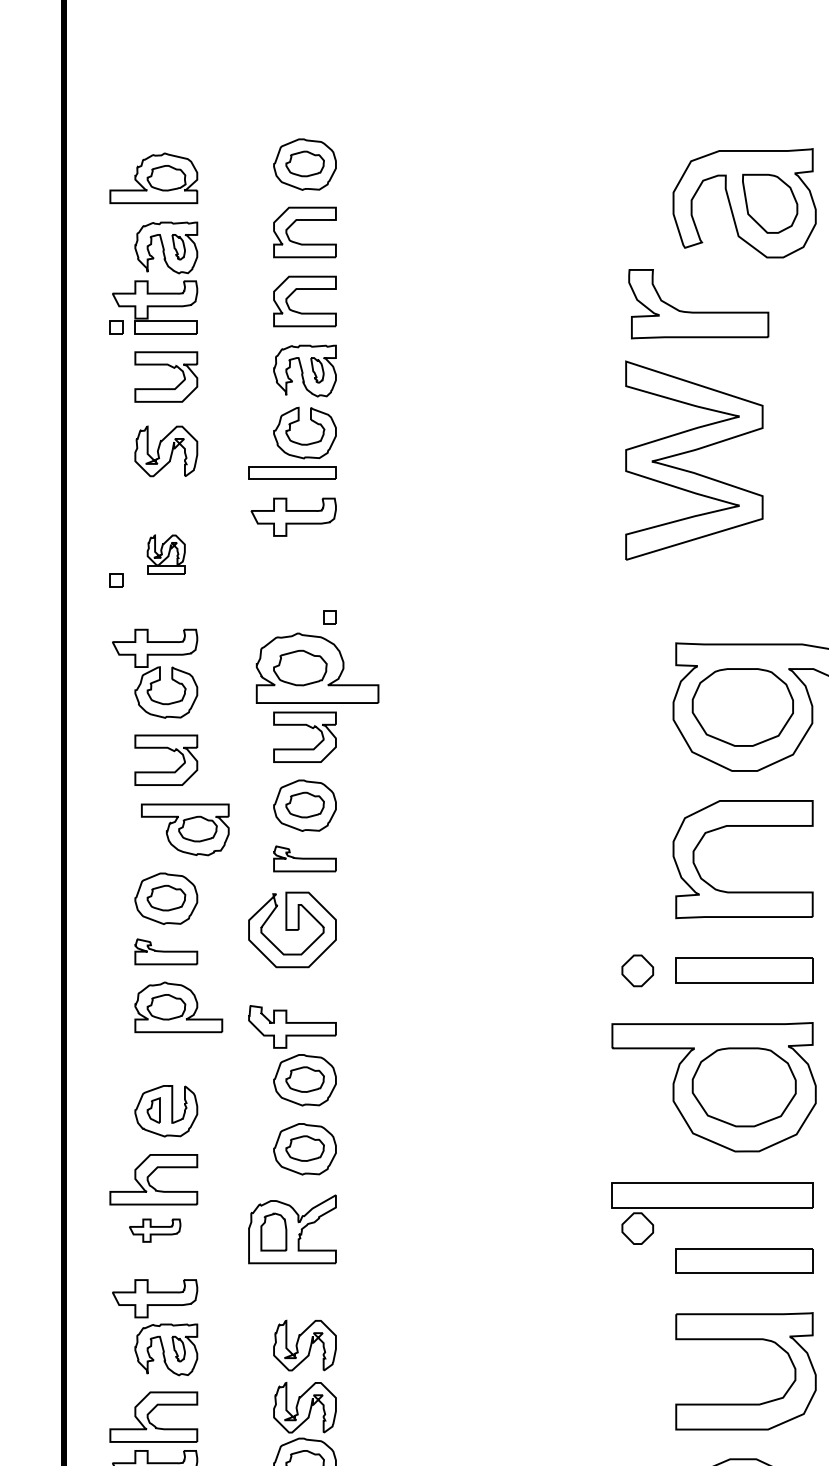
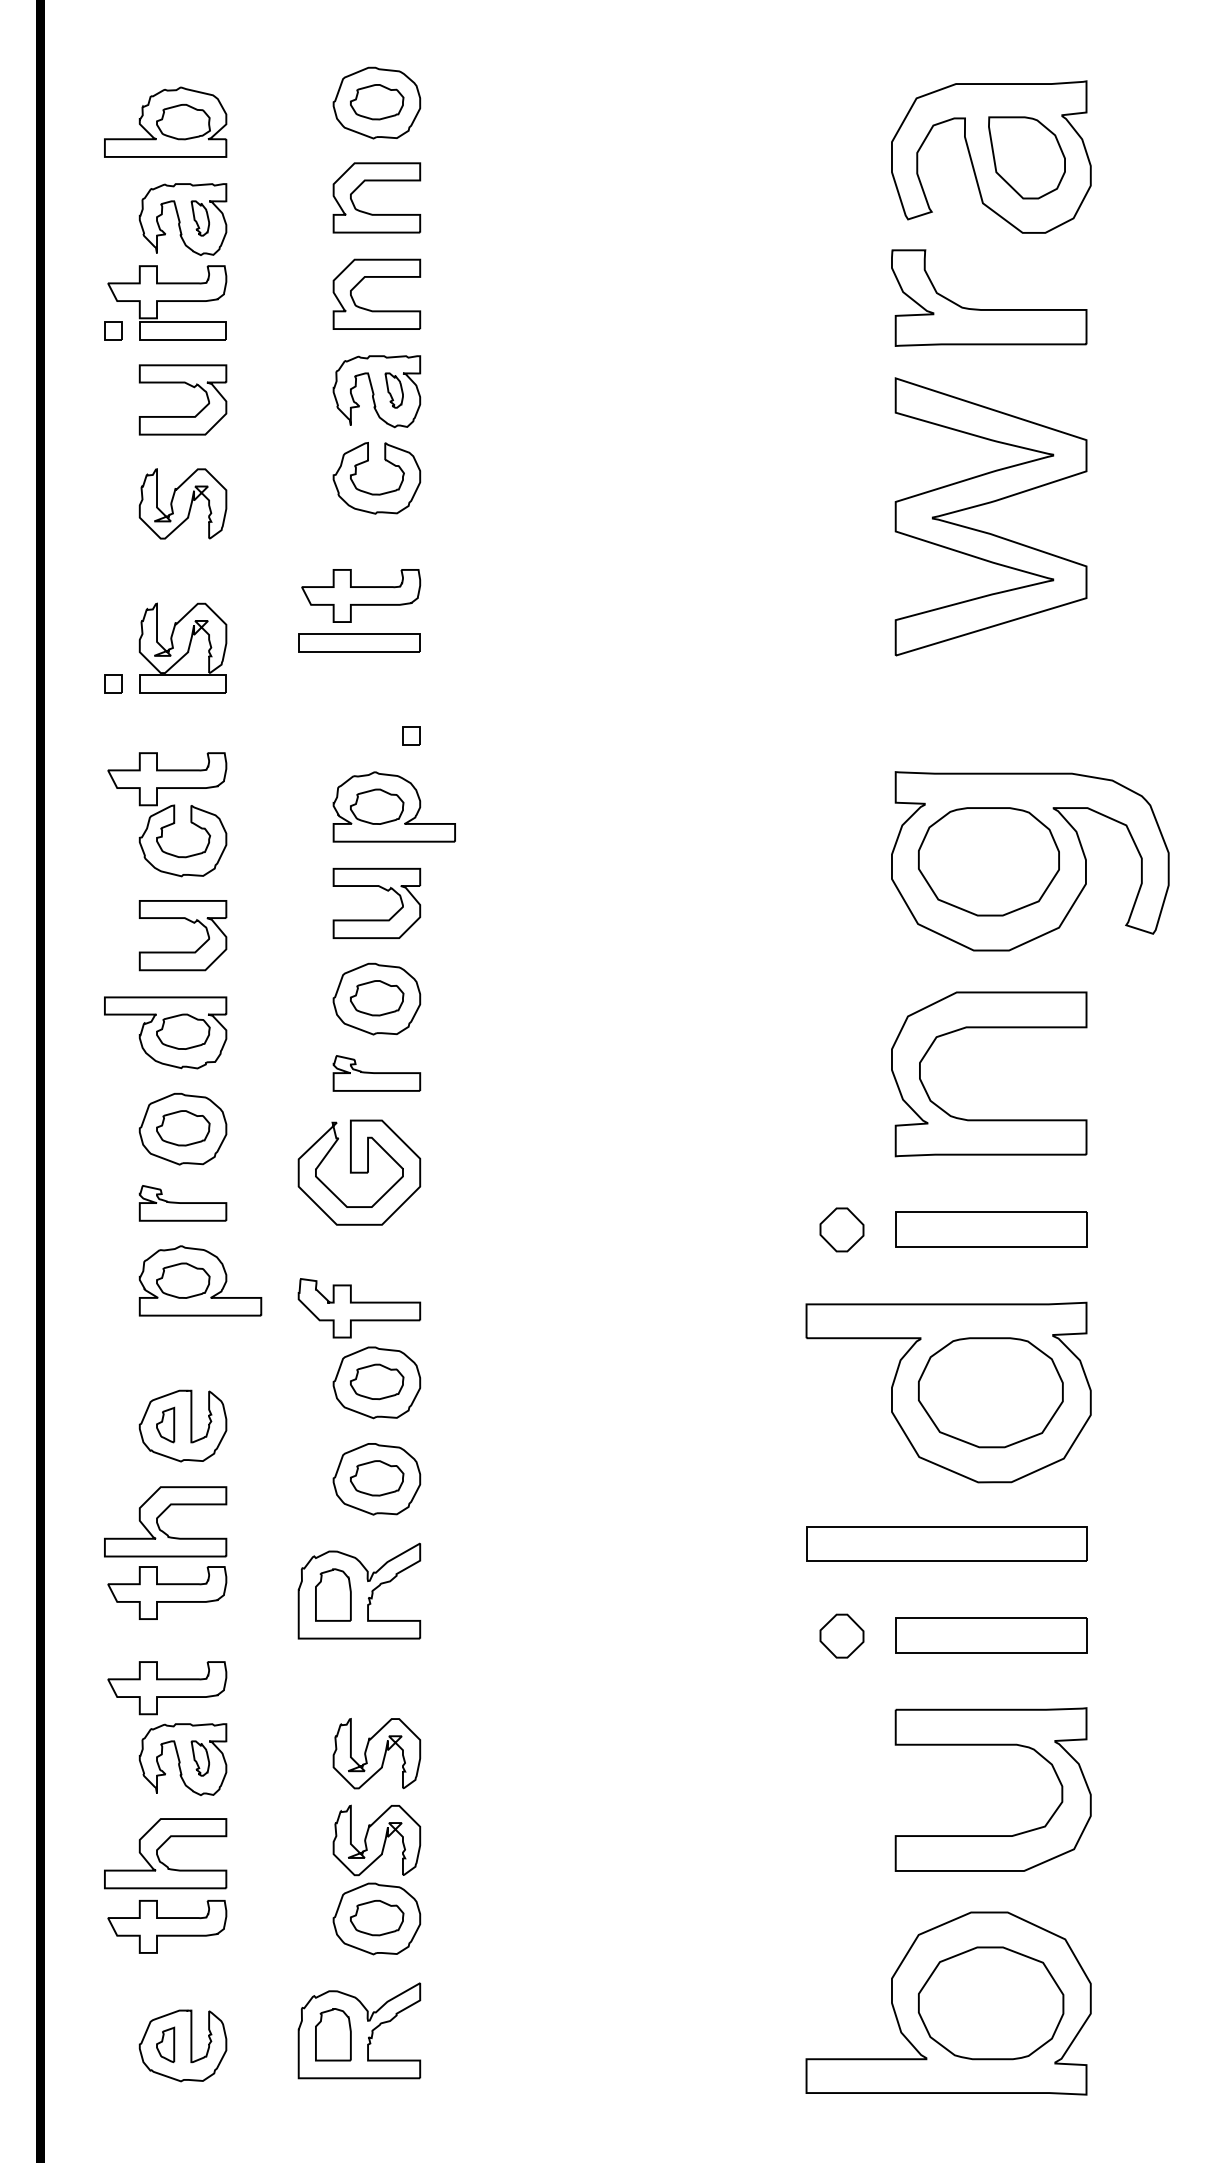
part: (698, 312) -> (989, 309), moved
part: (691, 451) -> (987, 504), moved
part: (292, 472) -> (359, 642), moved
part: (165, 554) -> (182, 647), size x1.67
part: (316, 667) -> (393, 806), size x0.71
part: (185, 829) -> (165, 1032), moved
part: (637, 1228) -> (841, 1635), moved
part: (155, 1230) -> (167, 1592), size x1.67

